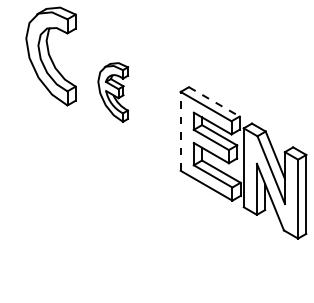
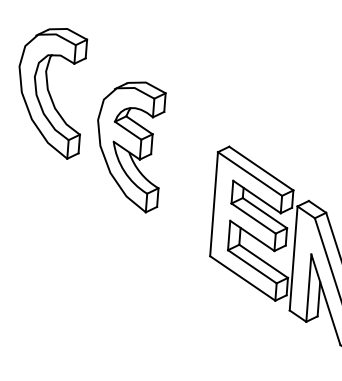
part: (112, 92) -> (127, 146), size x1.67
line: (214, 102) -> (261, 169), dashed -> solid
line: (180, 130) -> (213, 202), dashed -> solid

